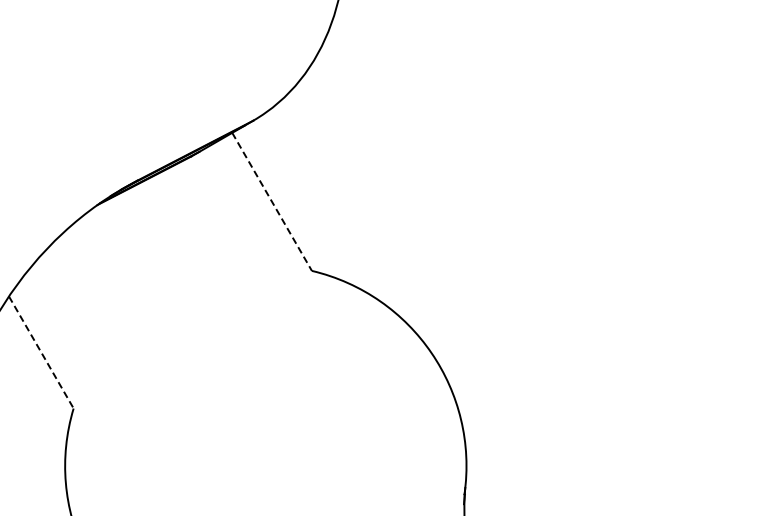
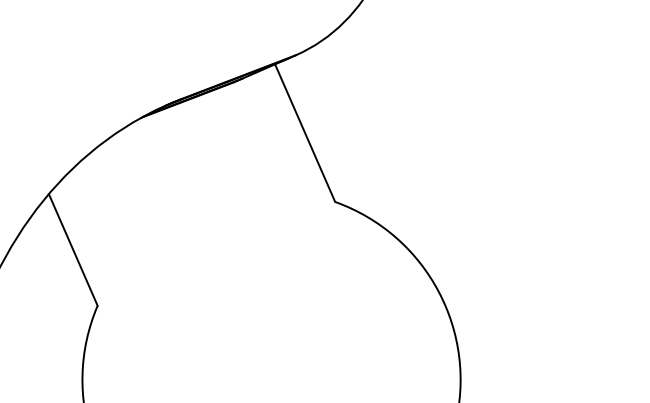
line: (272, 201) -> (305, 132), dashed -> solid
line: (41, 352) -> (73, 249), dashed -> solid

